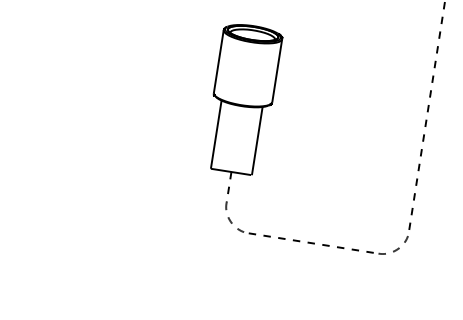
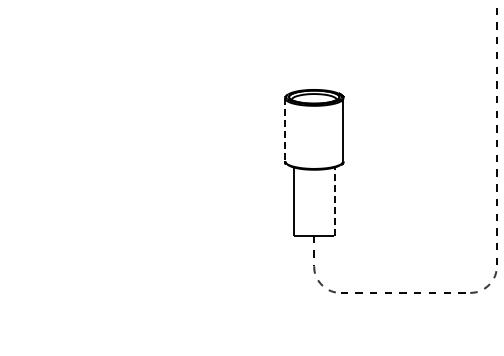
line: (219, 61) -> (285, 129), solid -> dashed
line: (257, 141) -> (334, 201), solid -> dashed

